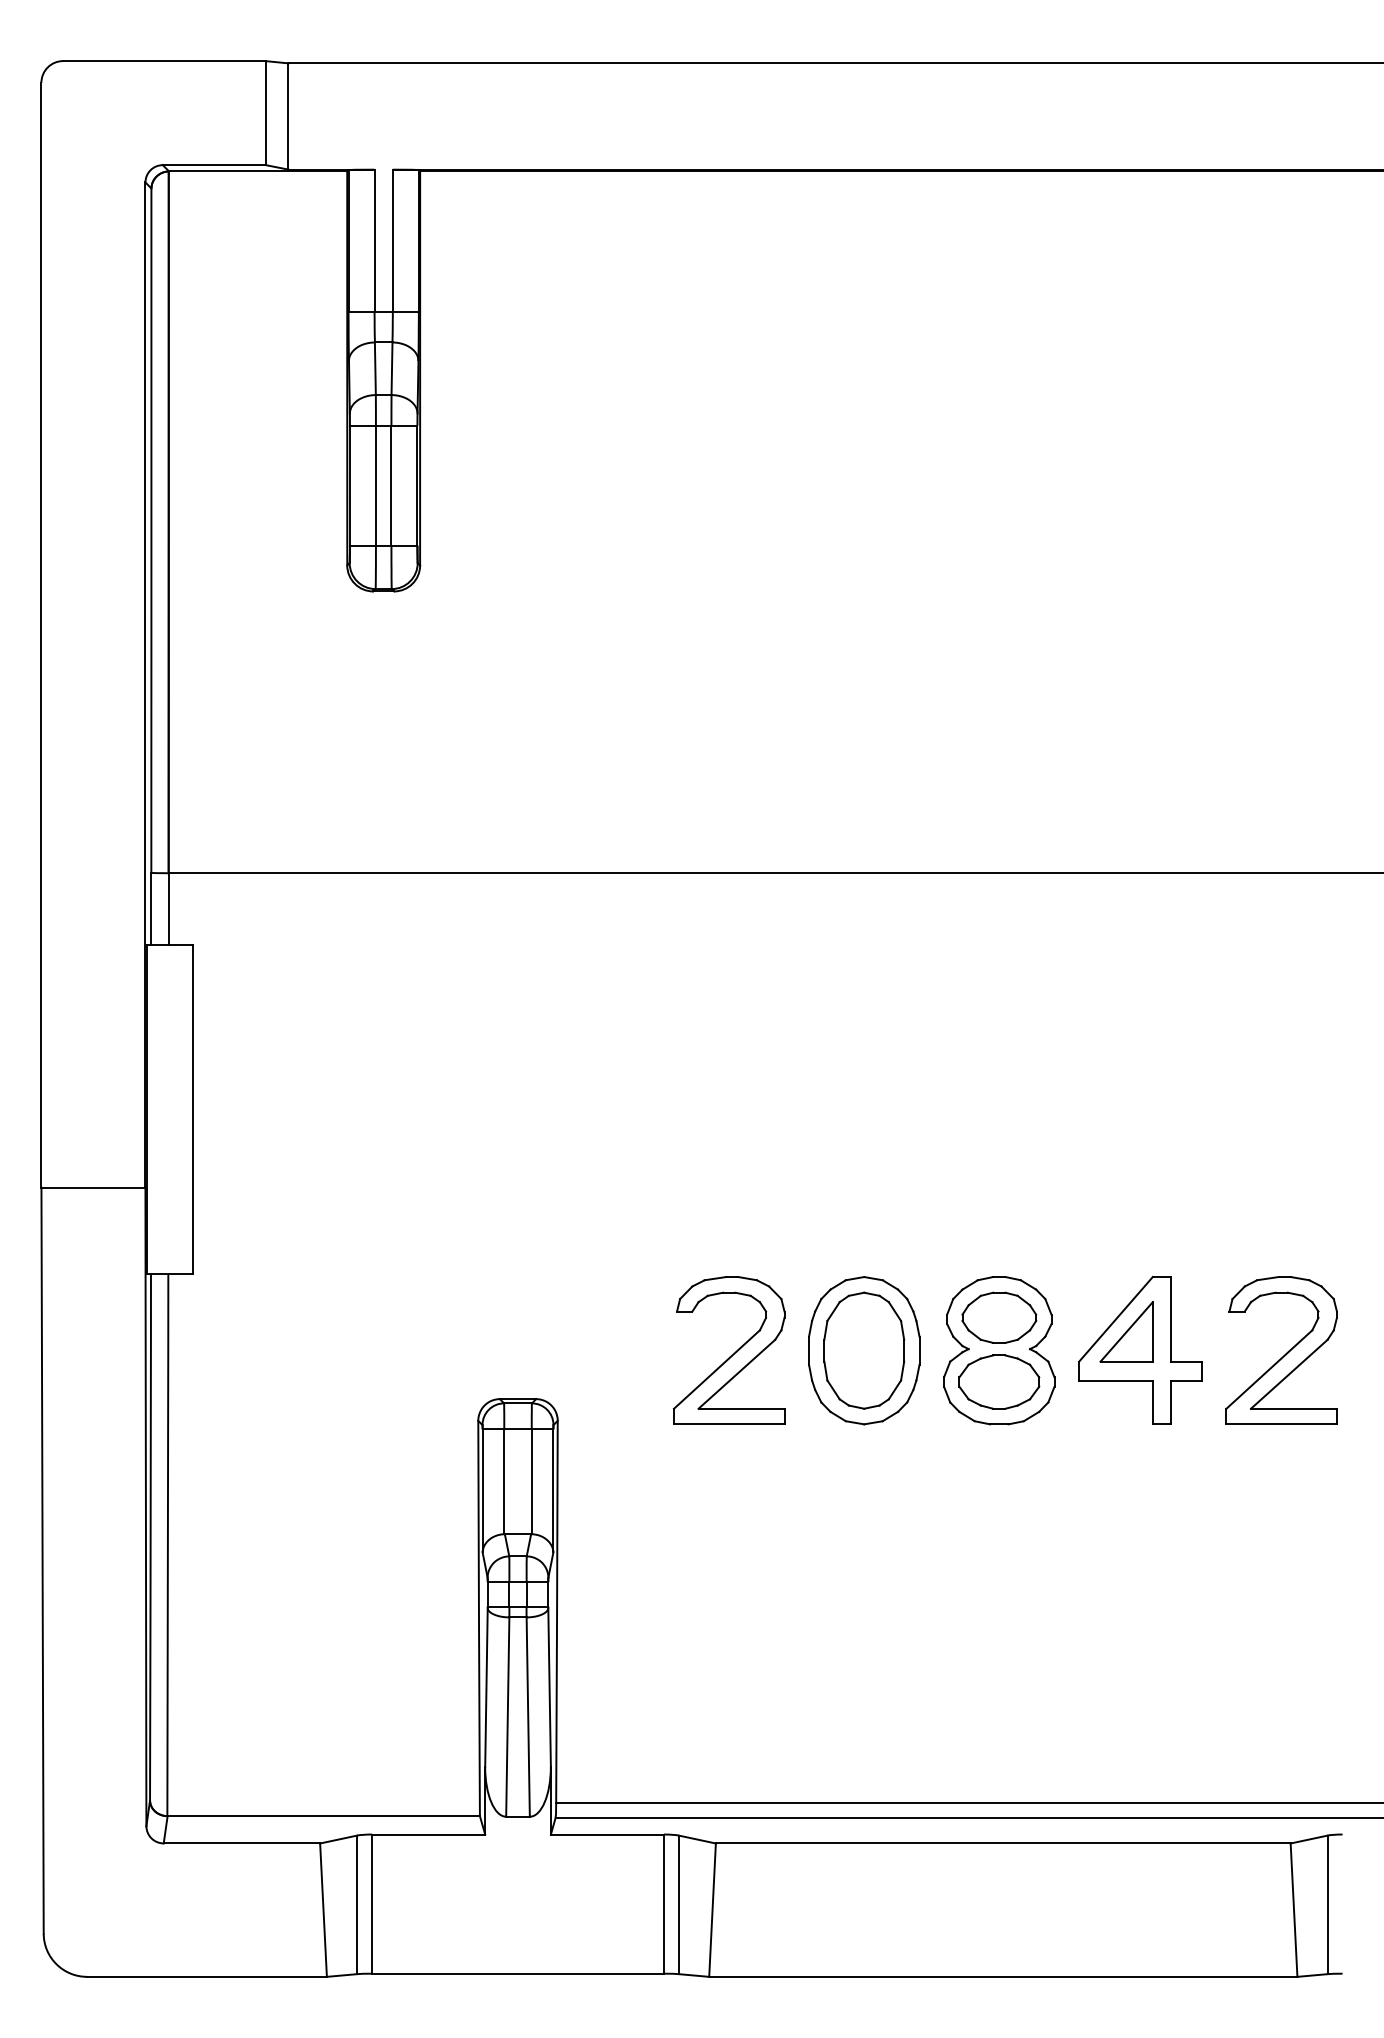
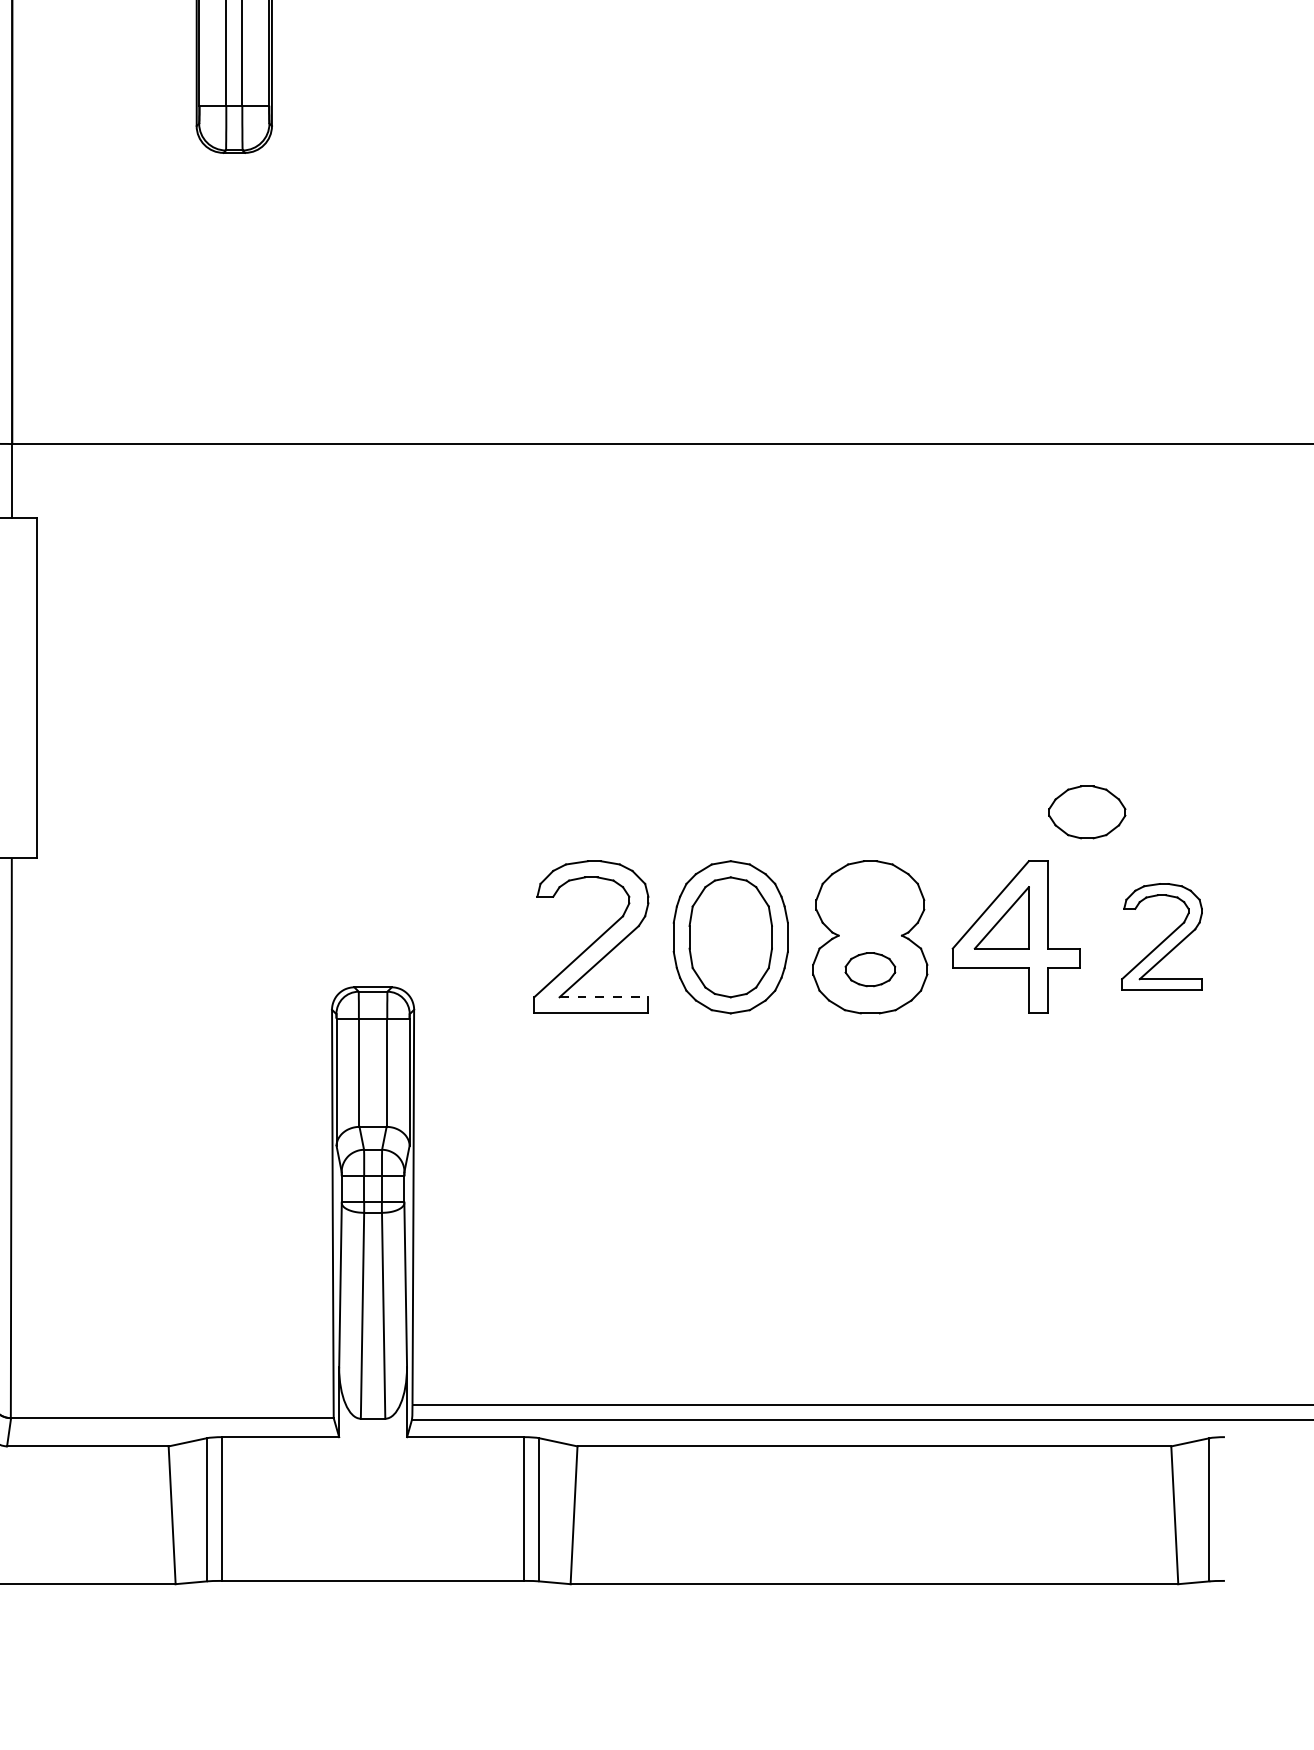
part: (999, 1317) -> (1087, 812), moved
part: (1281, 1350) -> (1161, 937), size x0.7
part: (999, 1381) -> (870, 969), size x0.6
line: (741, 1408) -> (603, 997), solid -> dashed

